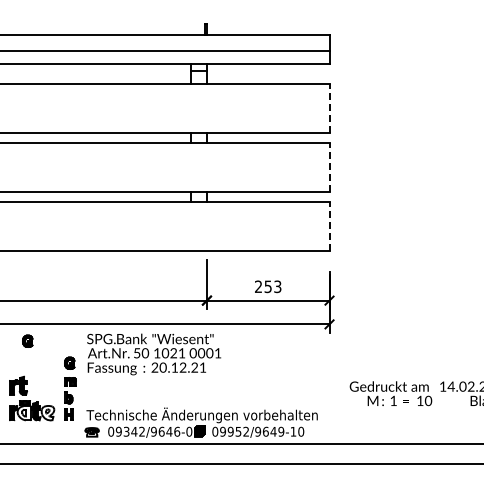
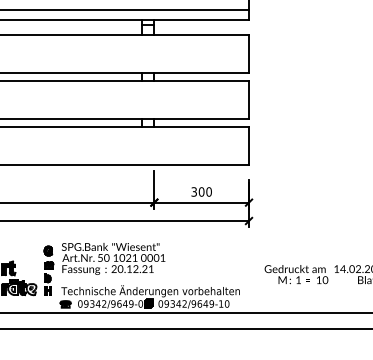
line: (329, 108) -> (249, 54), dashed -> solid
line: (329, 167) -> (249, 99), dashed -> solid
line: (329, 226) -> (249, 145), dashed -> solid
text: (268, 286) -> (201, 191), 253 -> 300
part: (27, 340) -> (15, 233), removed
text: (154, 354) -> (113, 258), moved
text: (177, 431) -> (131, 303), 09342/9646-0 -> 09342/9649-0
text: (234, 431) -> (175, 303), 09952/9649-10 -> 09342/9649-10

